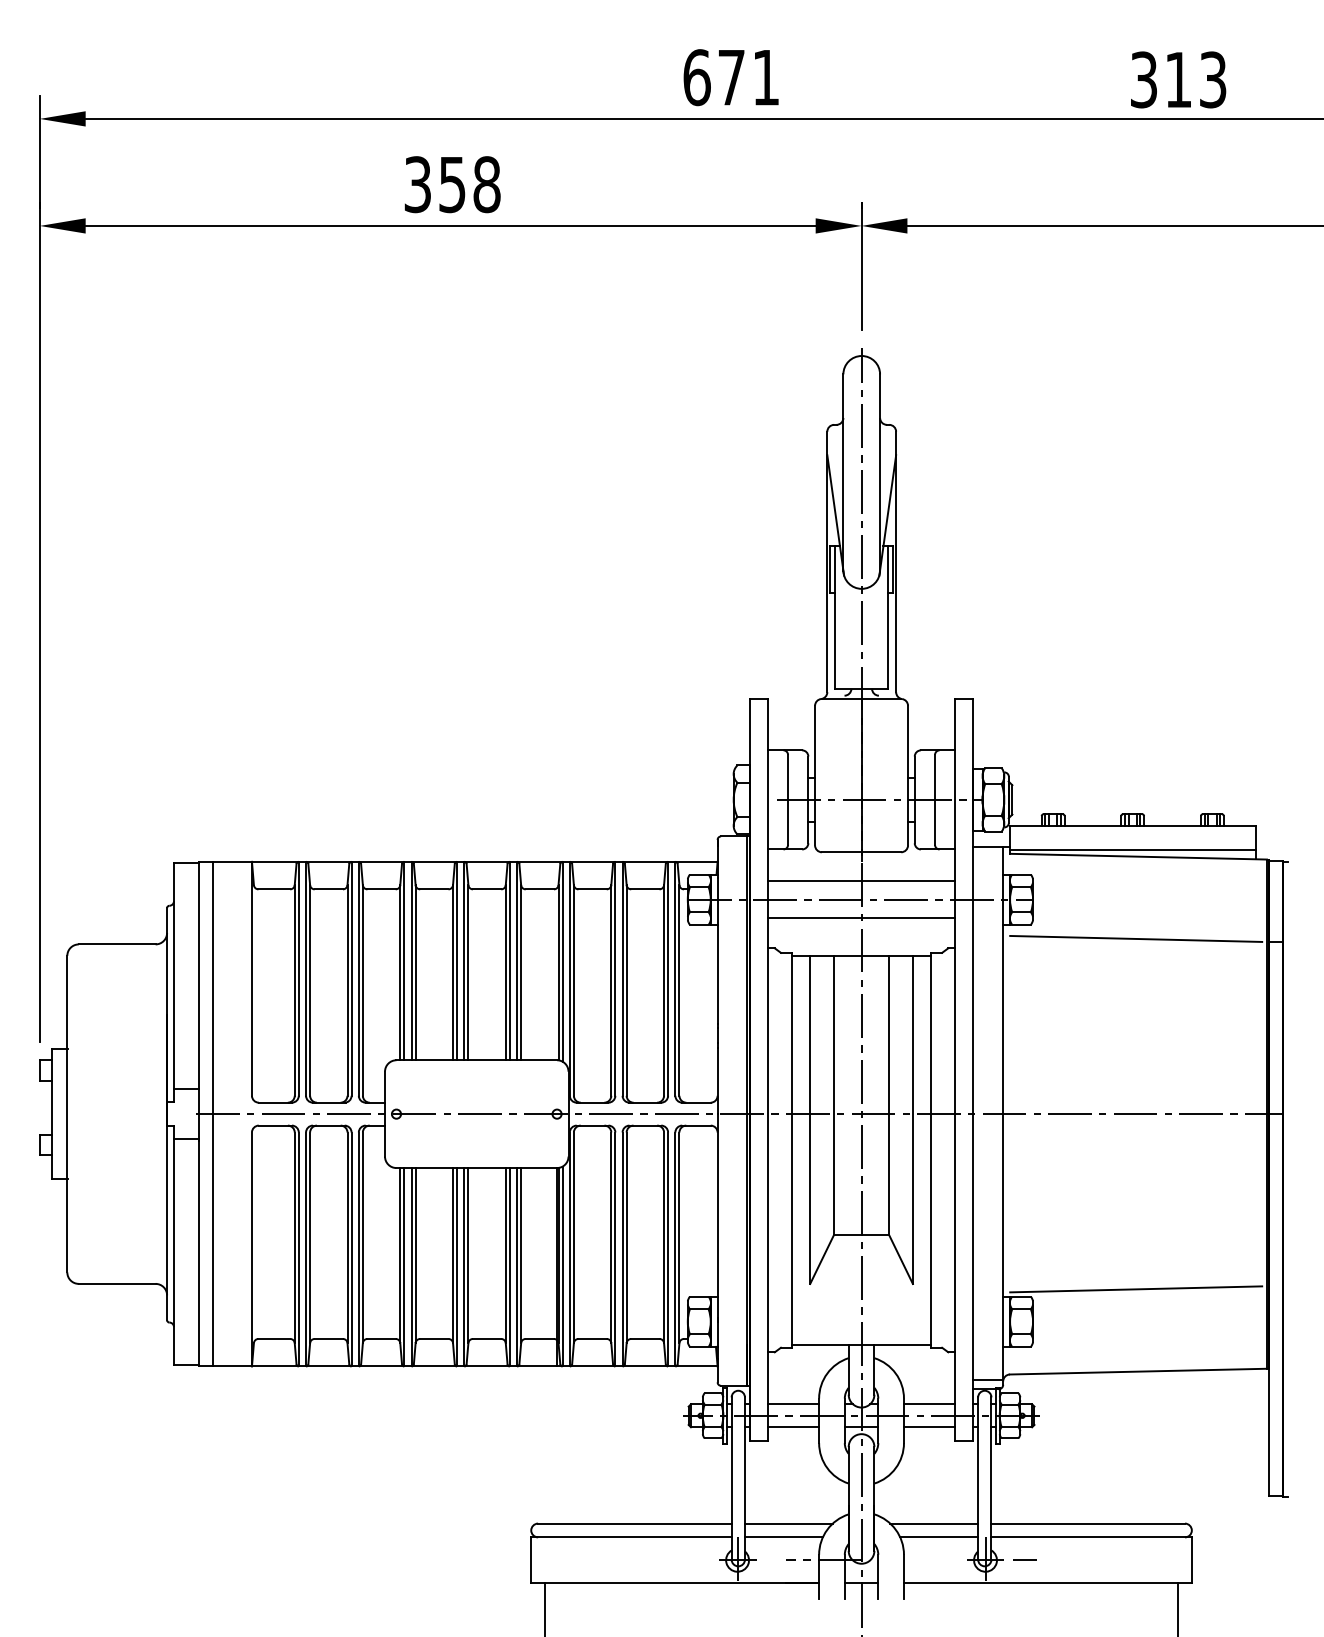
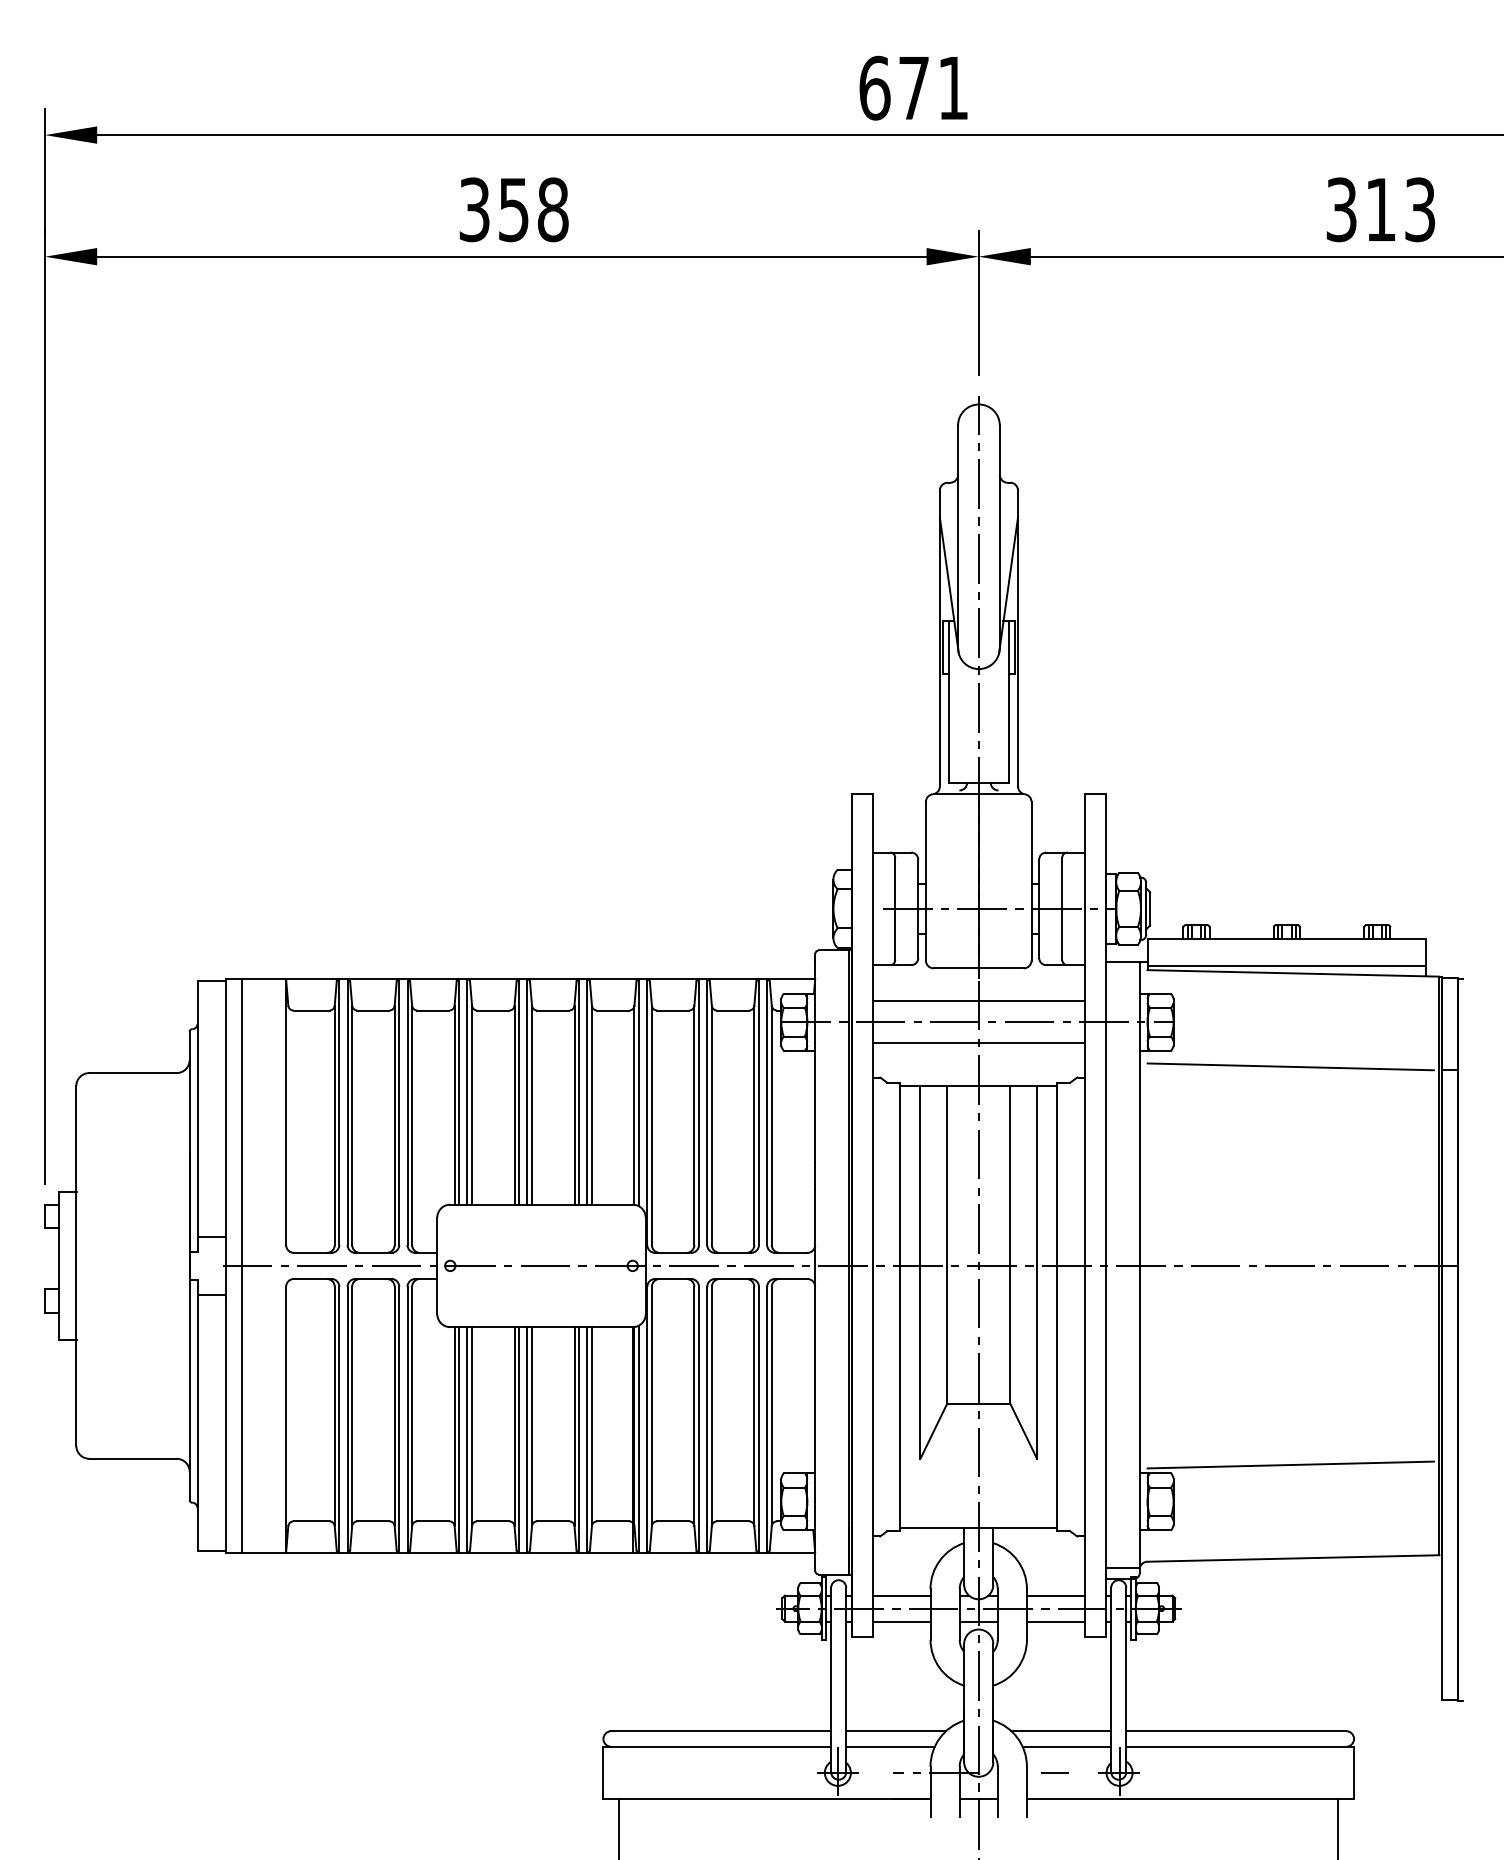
text: (731, 77) -> (913, 87), moved
text: (1178, 79) -> (1380, 209), moved
line: (1024, 1559) -> (1054, 1772), moved

